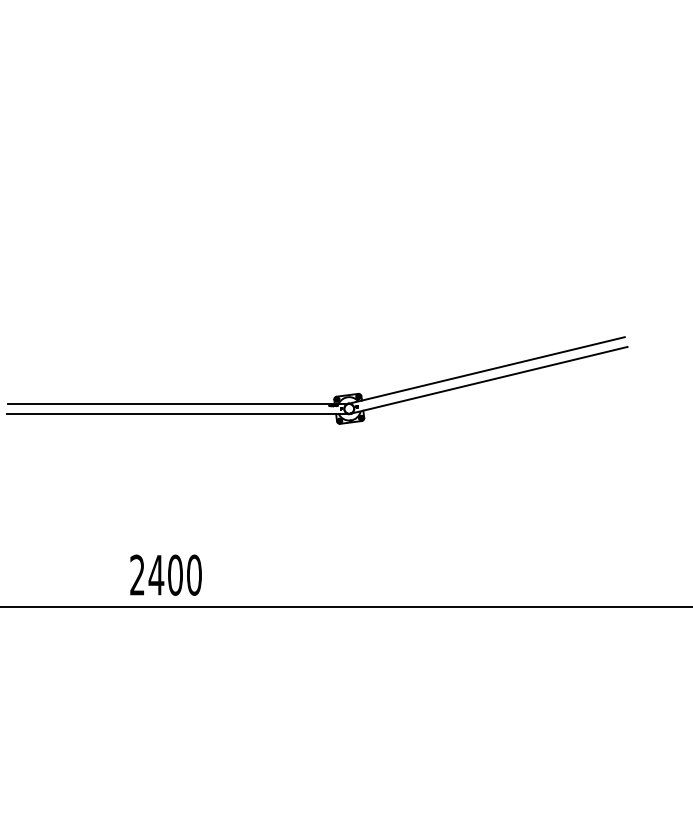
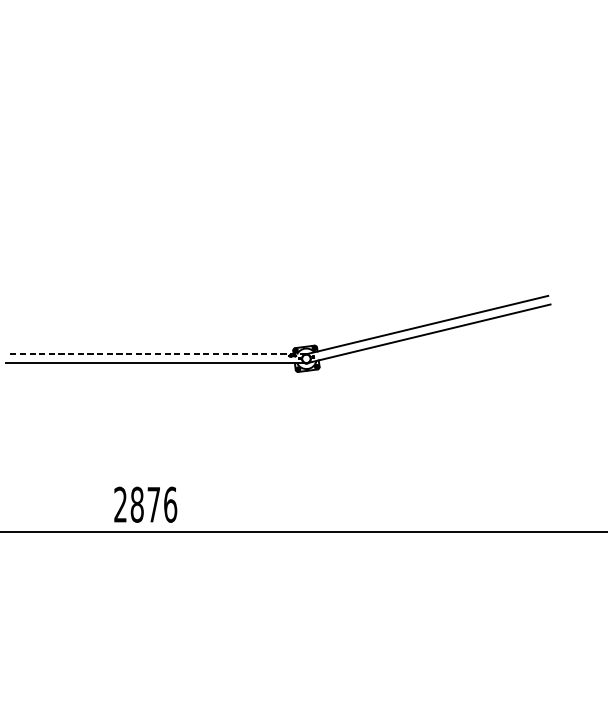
line: (178, 403) -> (156, 354), solid -> dashed
text: (174, 574) -> (153, 504), 2400 -> 2876

